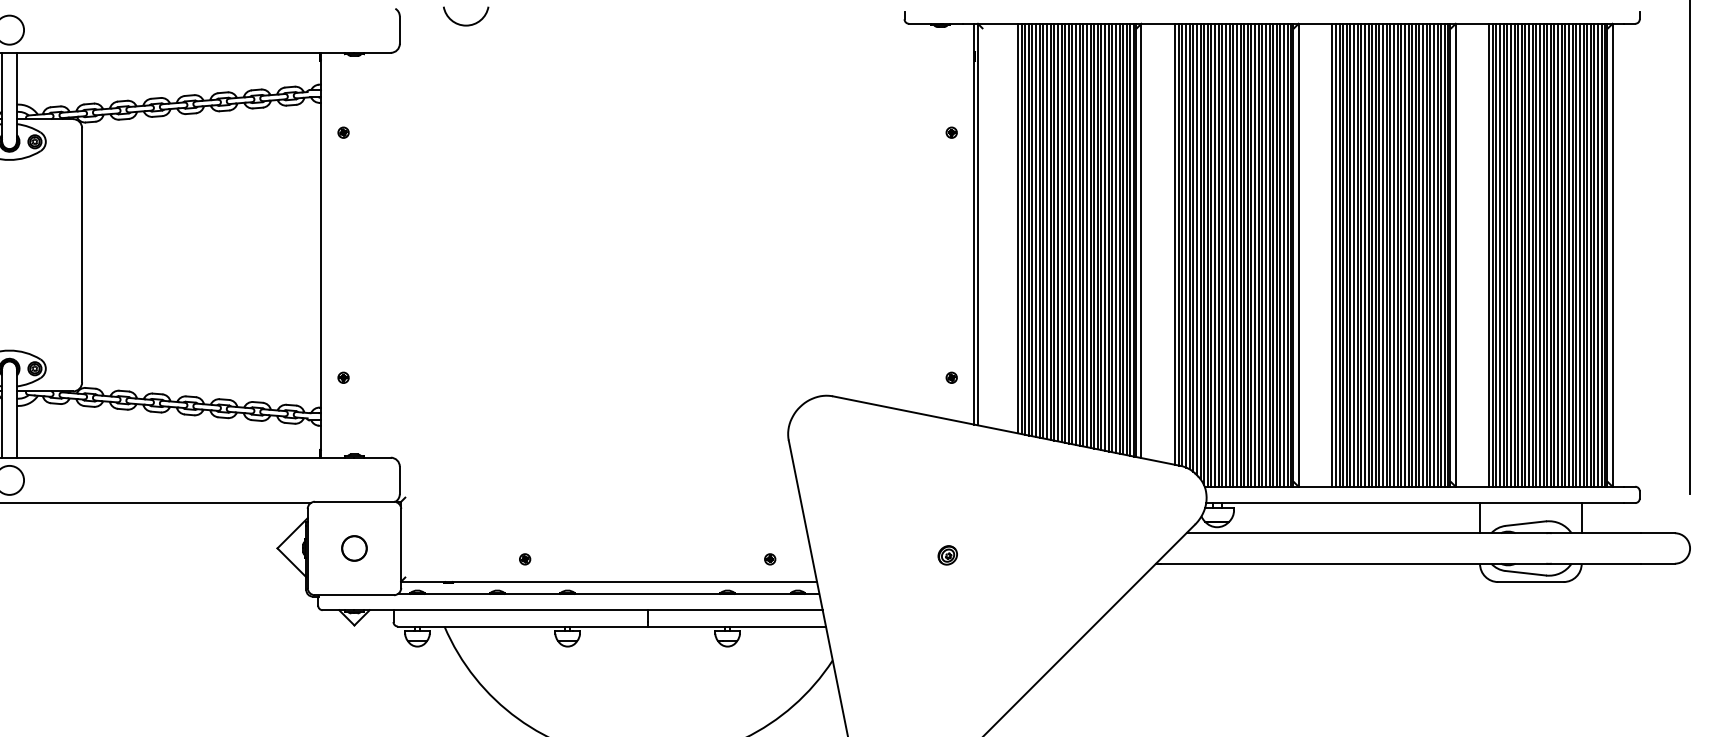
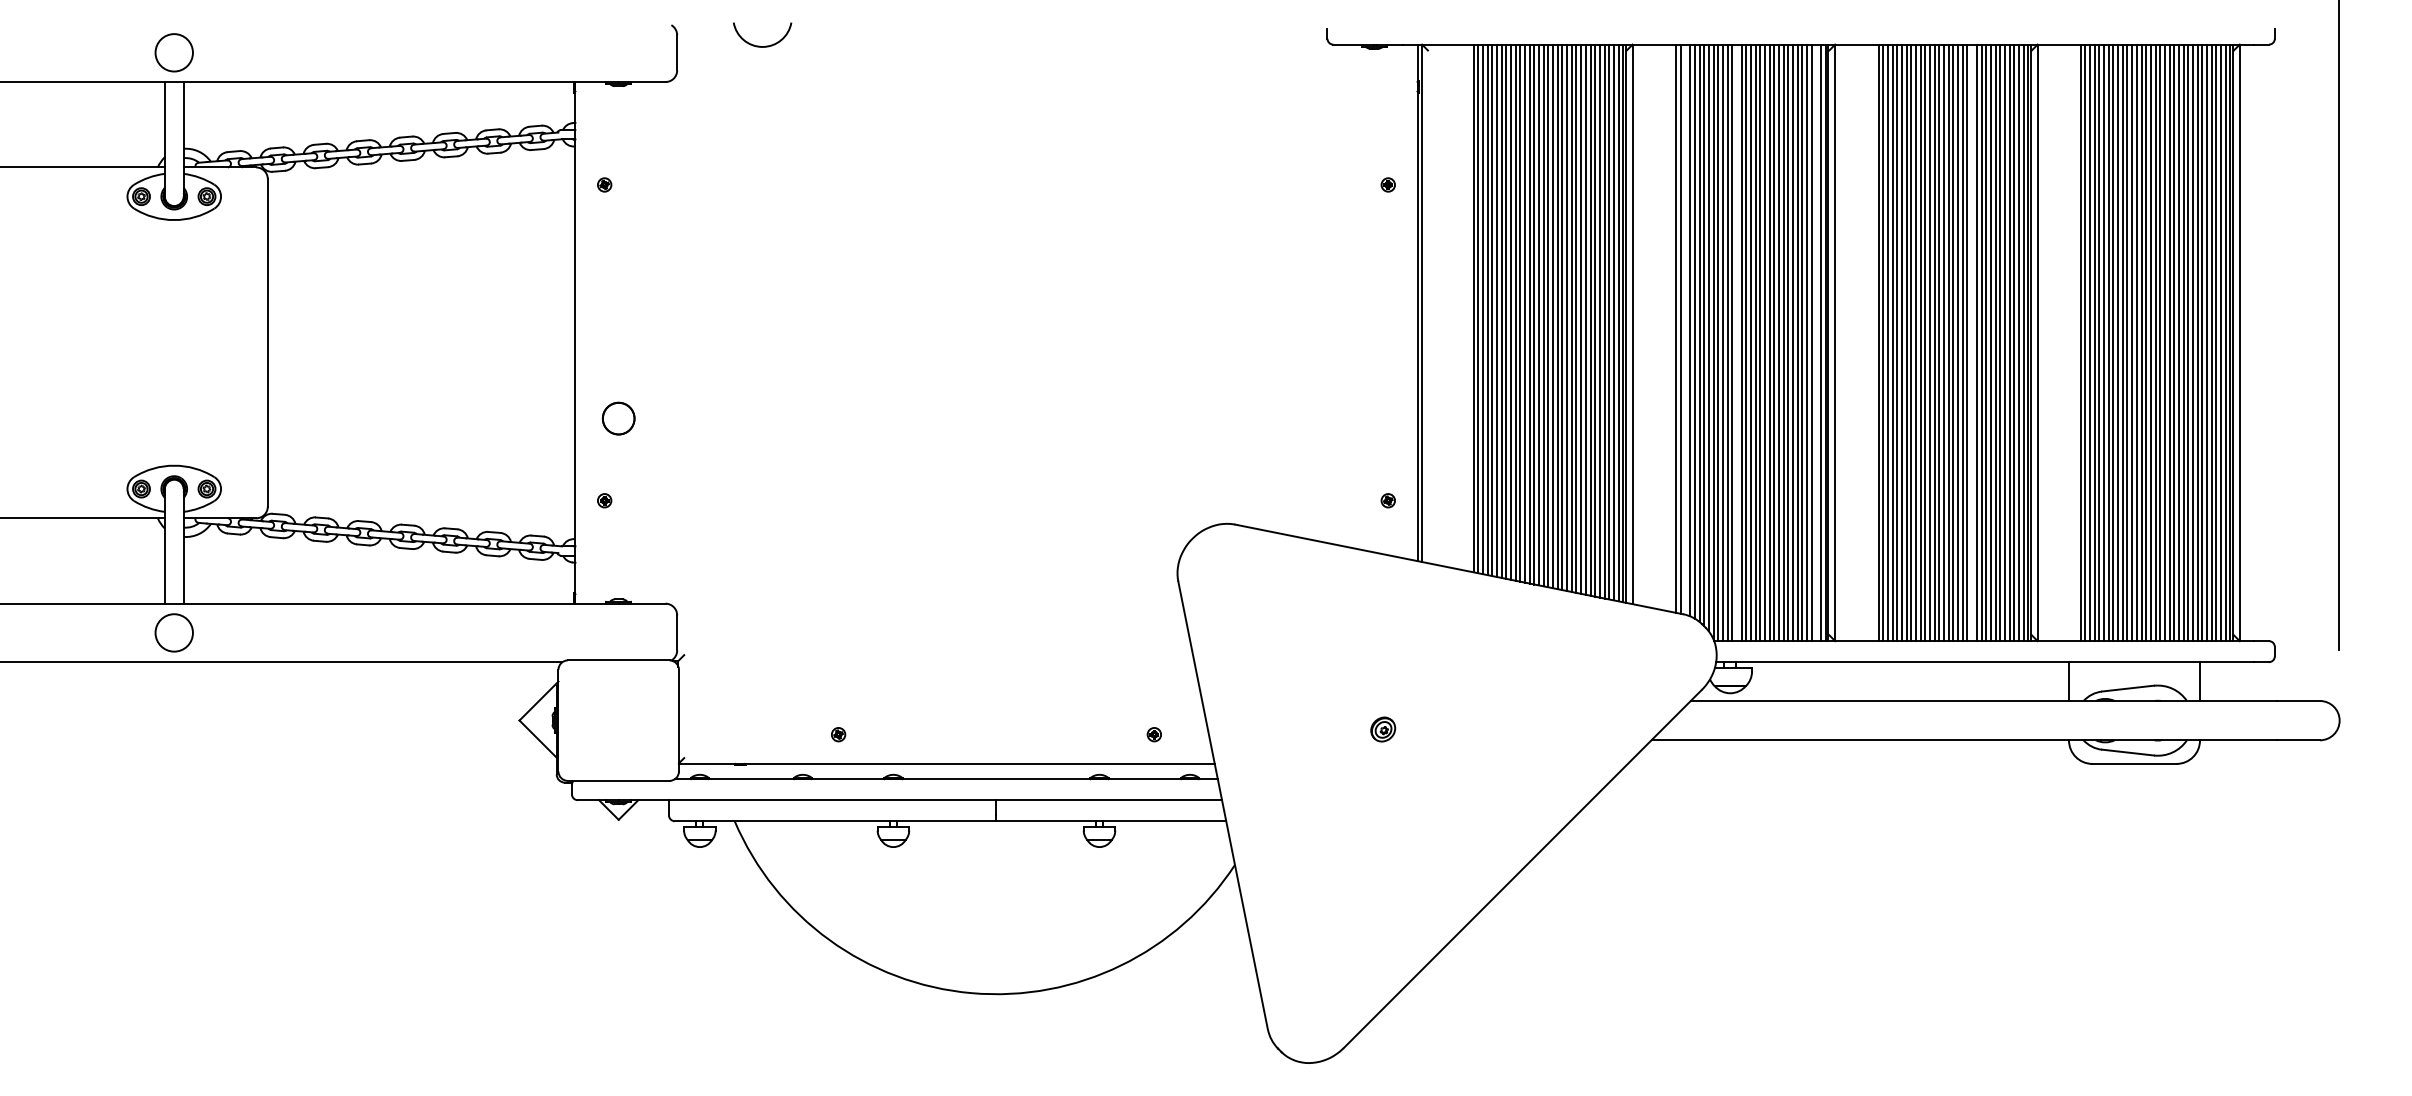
line: (1182, 244) -> (1685, 329), removed
line: (1221, 254) -> (1736, 342), removed
line: (1284, 254) -> (1816, 342), removed
line: (1405, 254) -> (1972, 342), removed
part: (354, 548) -> (618, 418), moved

